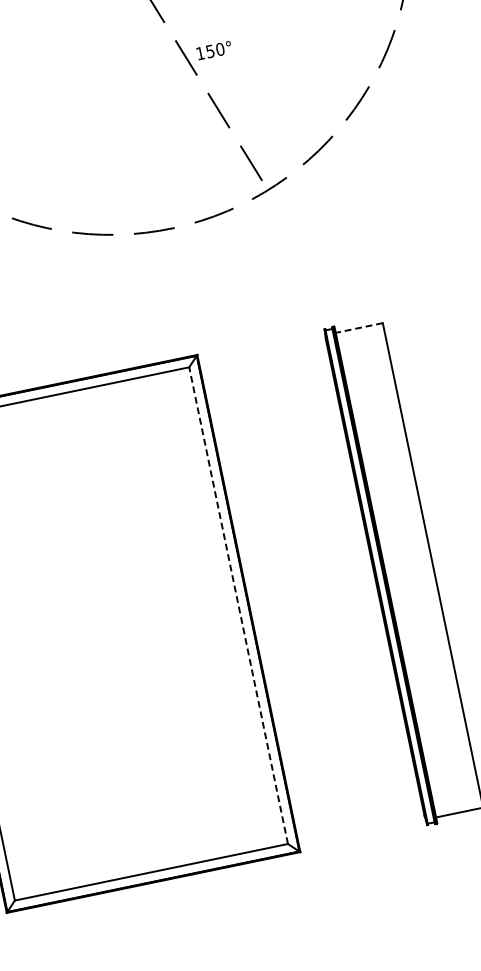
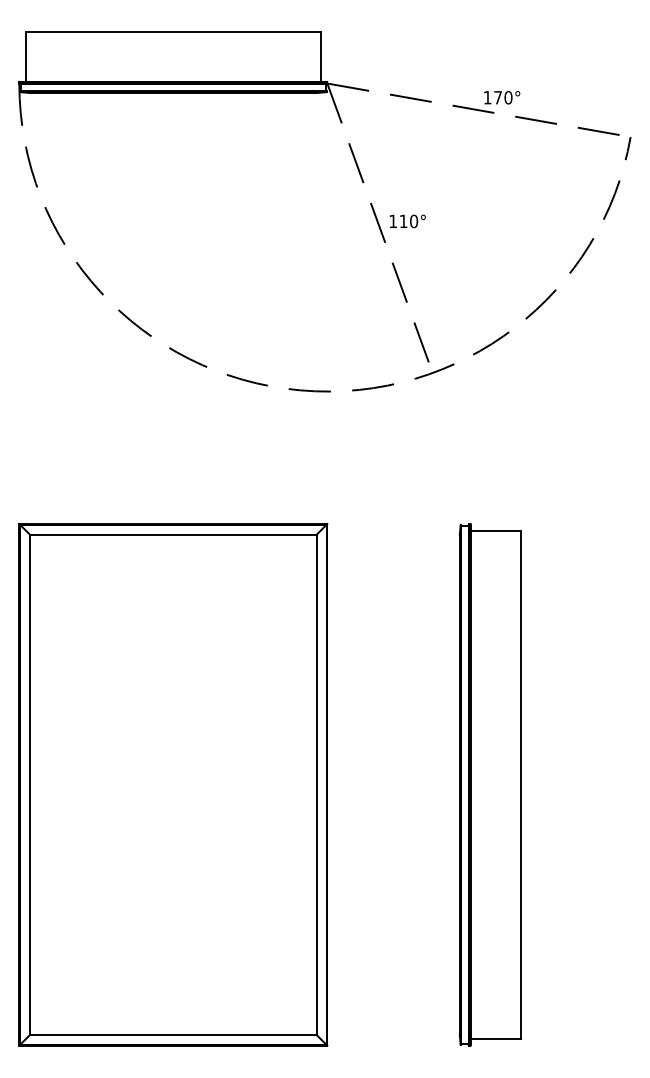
text: (210, 51) -> (403, 221), 150° -> 110°
line: (358, 327) -> (495, 530), dashed -> solid
line: (238, 605) -> (316, 784), dashed -> solid

